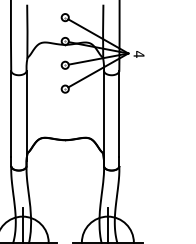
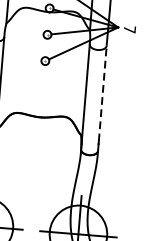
text: (138, 54) -> (129, 29), 4 -> 7
line: (119, 113) -> (102, 92), solid -> dashed

